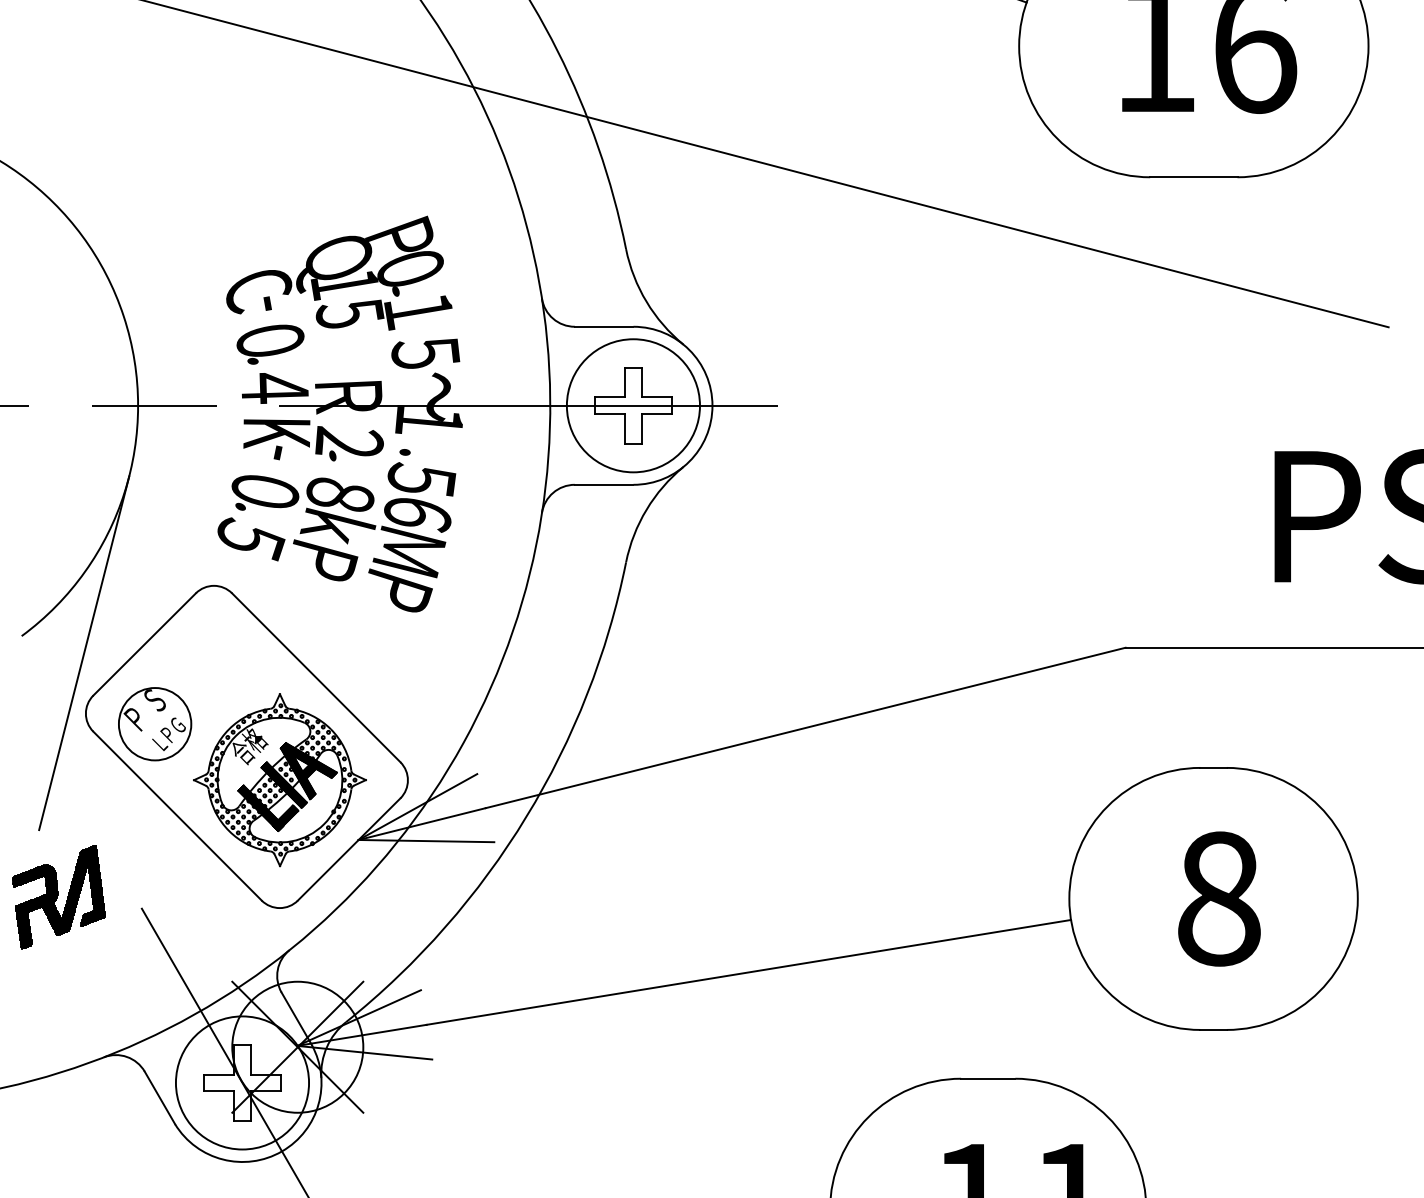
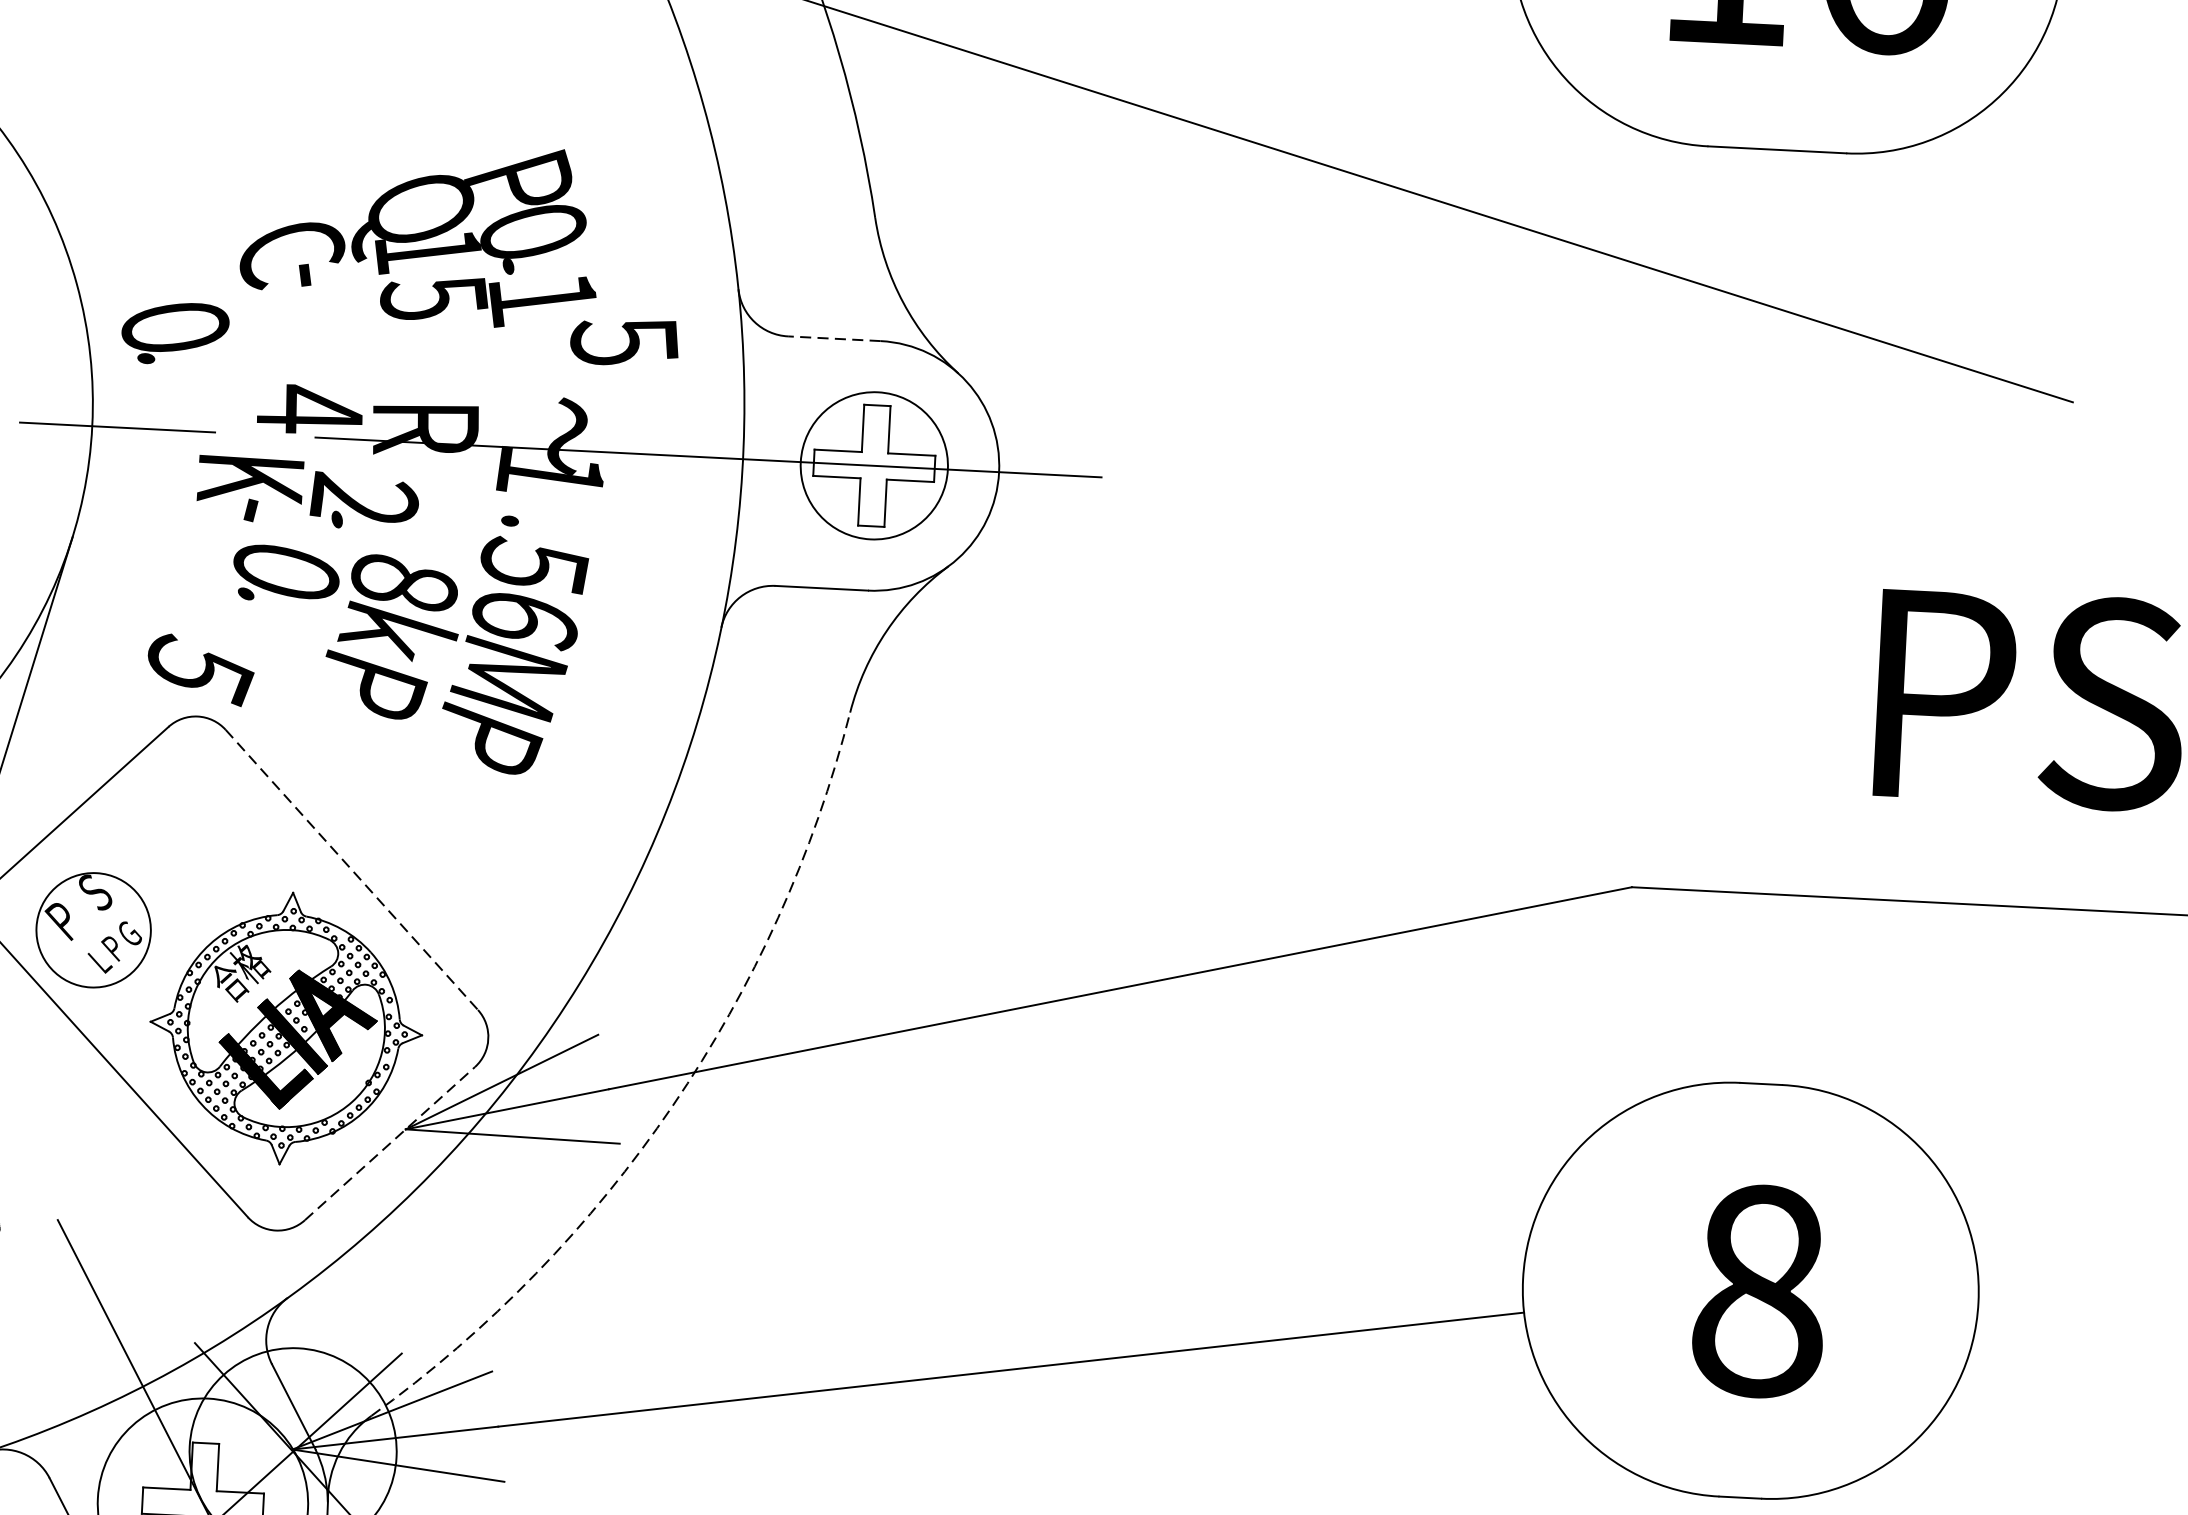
line: (603, 326) -> (833, 338), solid -> dashed
text: (270, 344) -> (175, 333), moved
text: (425, 353) -> (624, 341), moved
circle: (633, 405) -> (874, 465), size x0.7
text: (313, 440) -> (307, 493), moved
text: (251, 539) -> (200, 670), moved
line: (316, 678) -> (352, 871), solid -> dashed
arc: (526, 816) -> (672, 1105), solid -> dashed
line: (349, 849) -> (390, 1143), solid -> dashed

